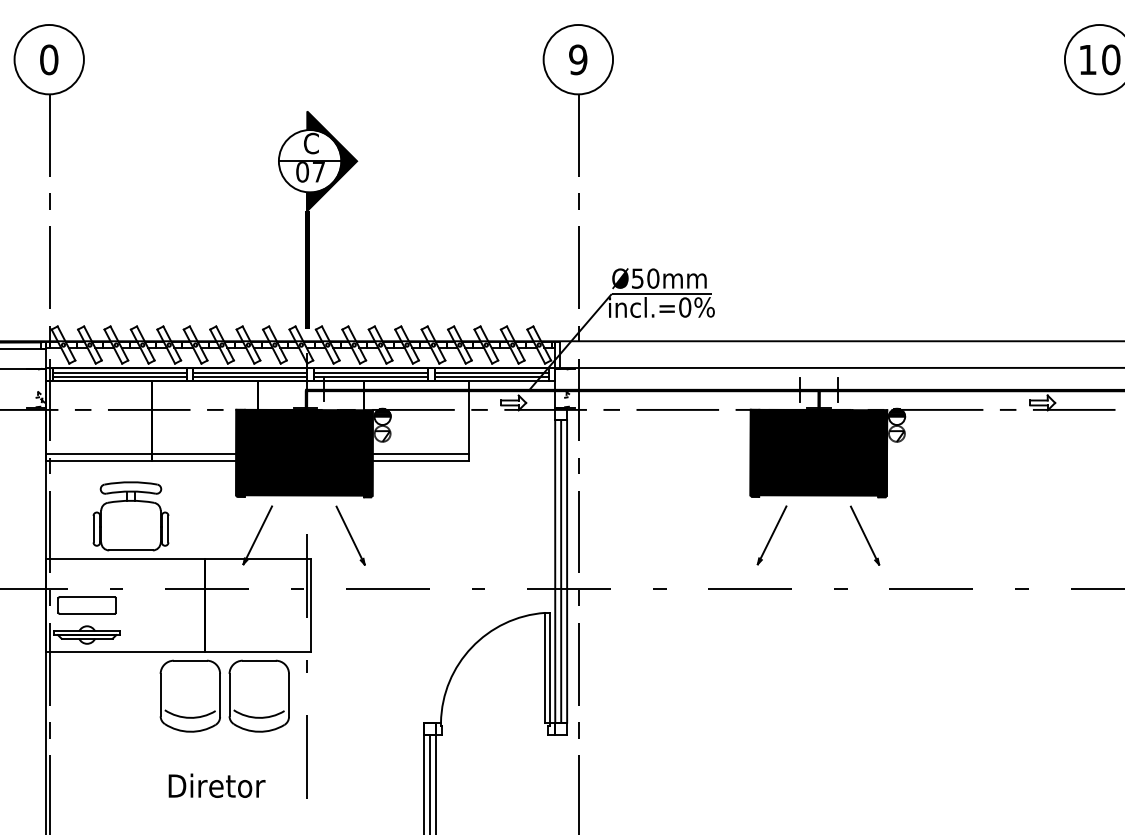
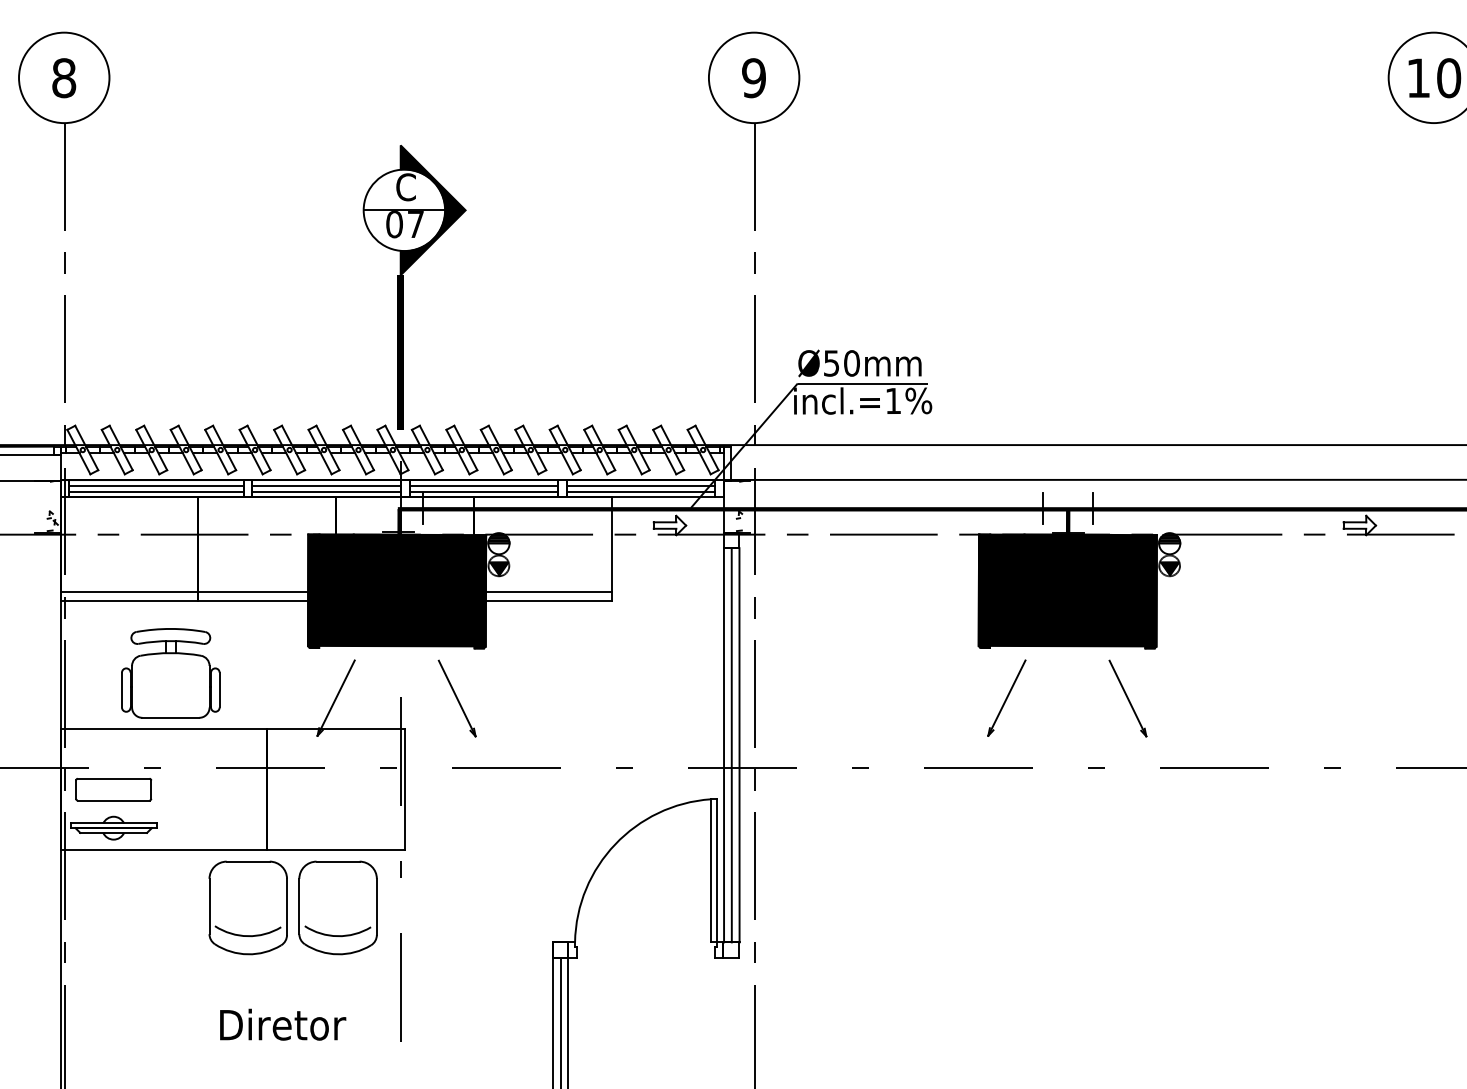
text: (49, 59) -> (64, 77), 0 -> 8
text: (685, 307) -> (893, 401), incl.=0%%% -> incl.=1%%%
fill: (382, 436) -> (498, 569), added
fill: (896, 436) -> (1169, 569), added

